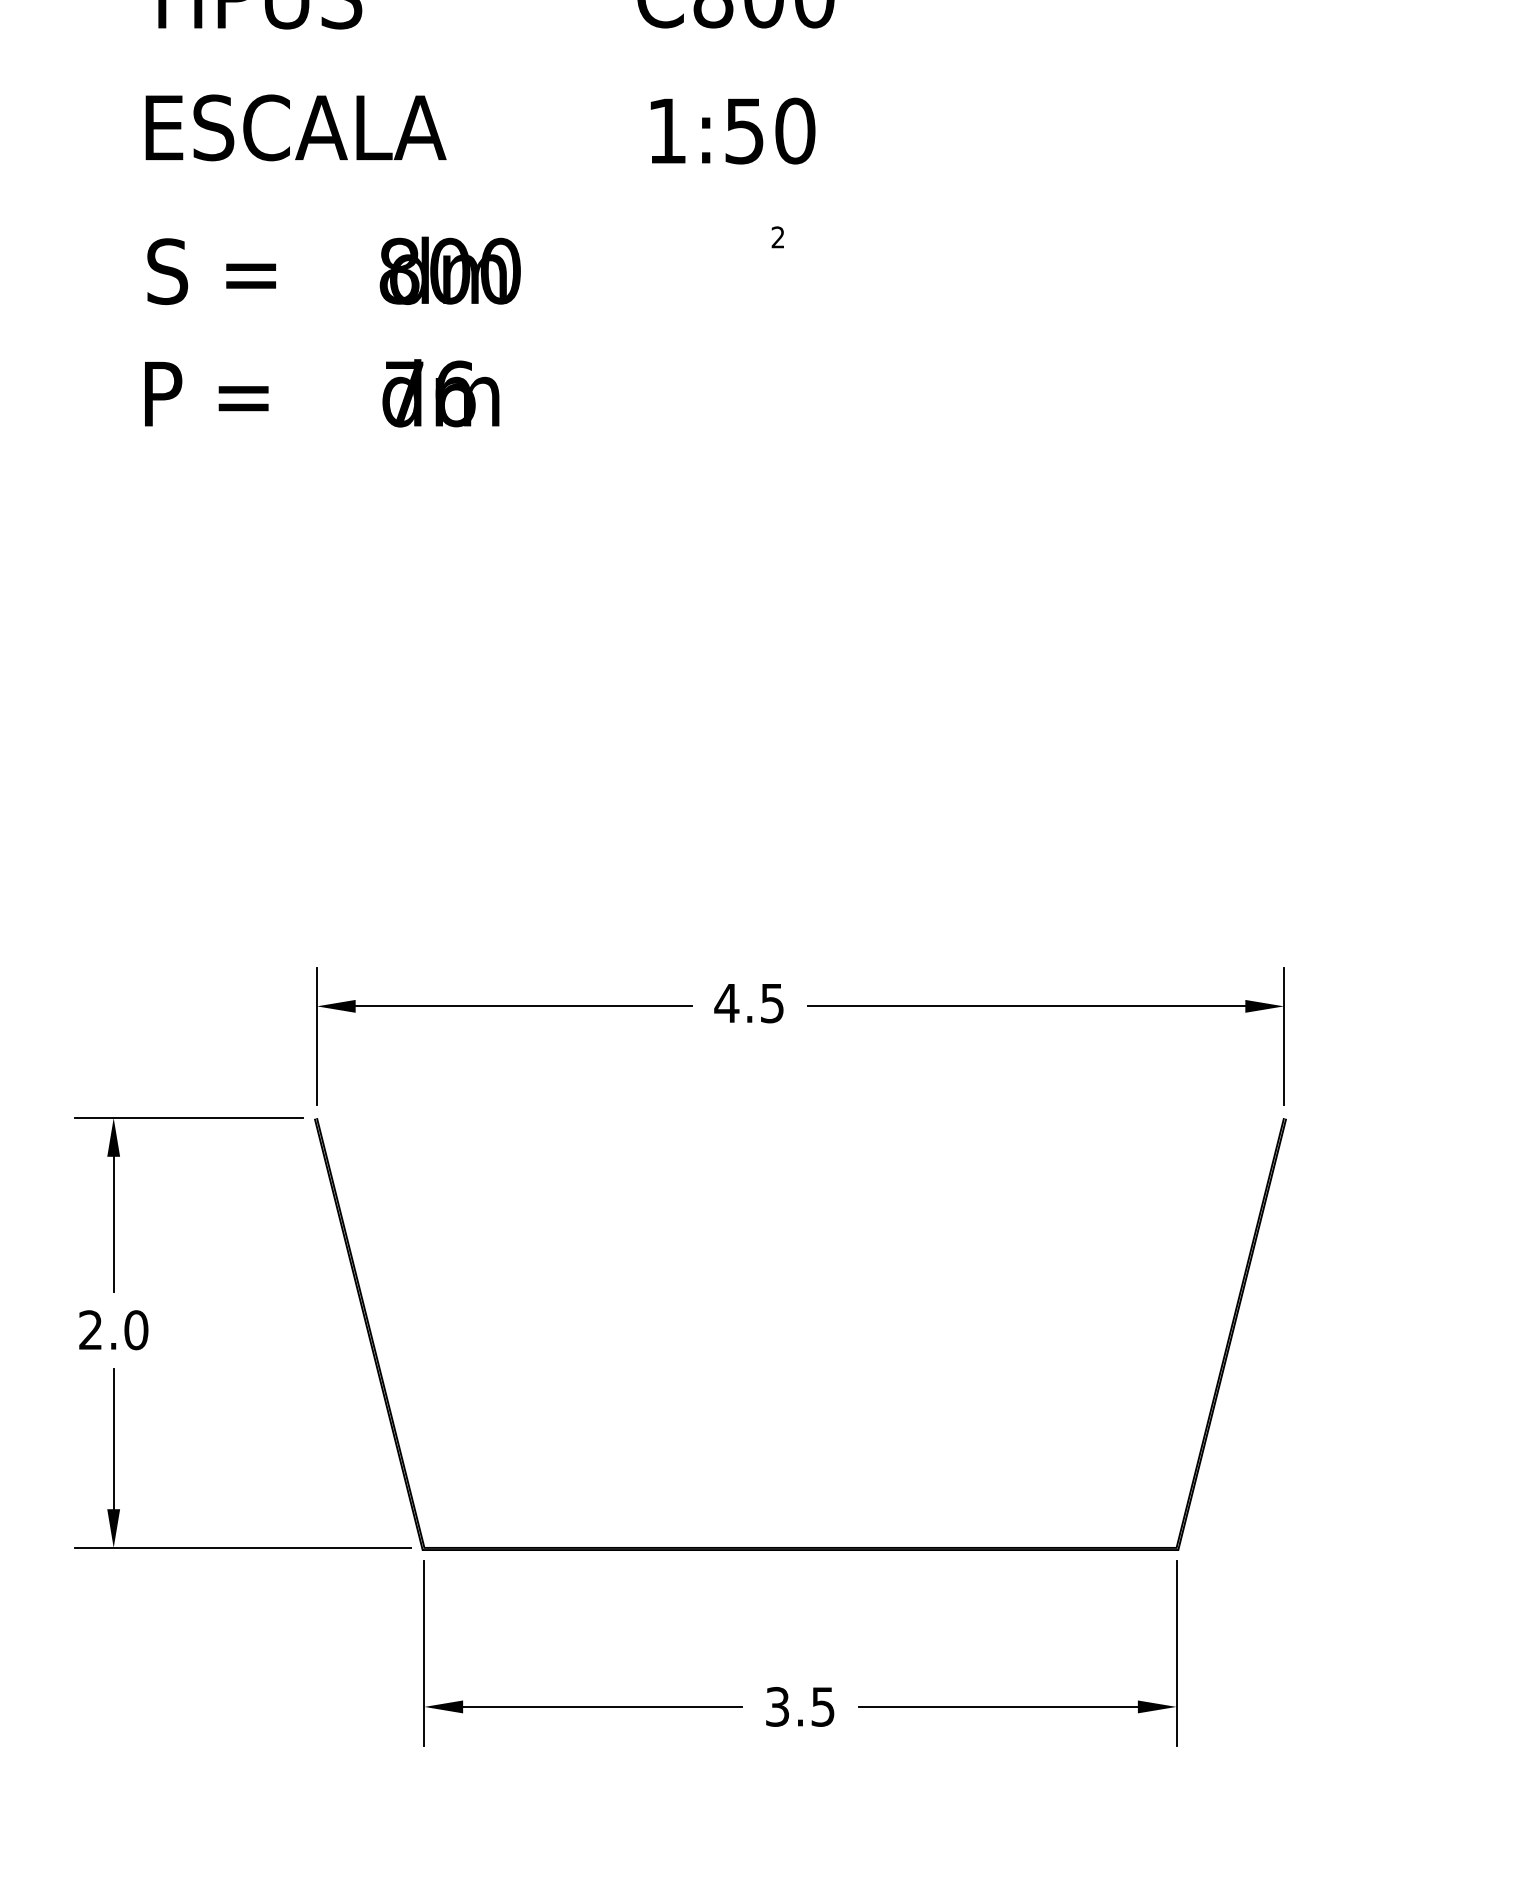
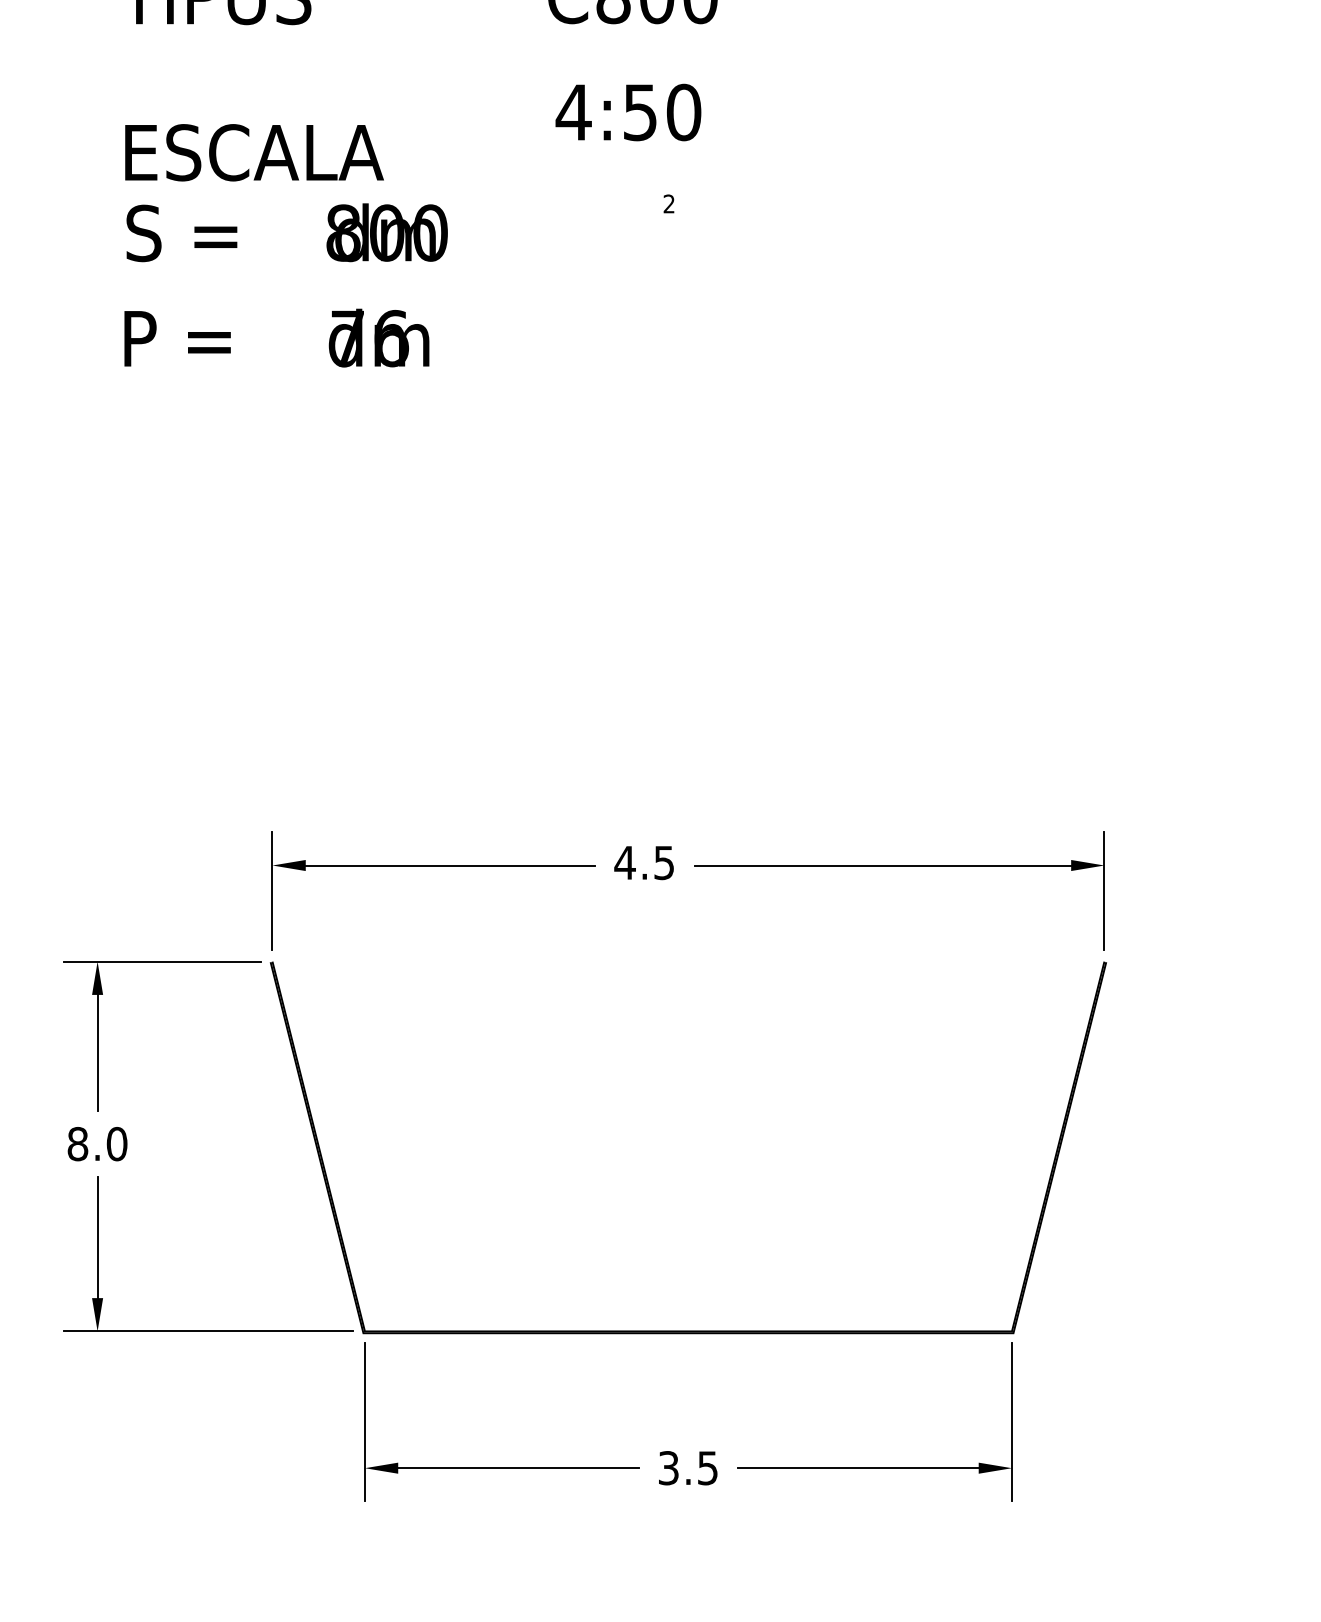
text: (295, 127) -> (254, 152), moved
text: (667, 130) -> (574, 112), 1:50 -> 4:50
text: (90, 1330) -> (77, 1144), 2.0 -> 8.0

